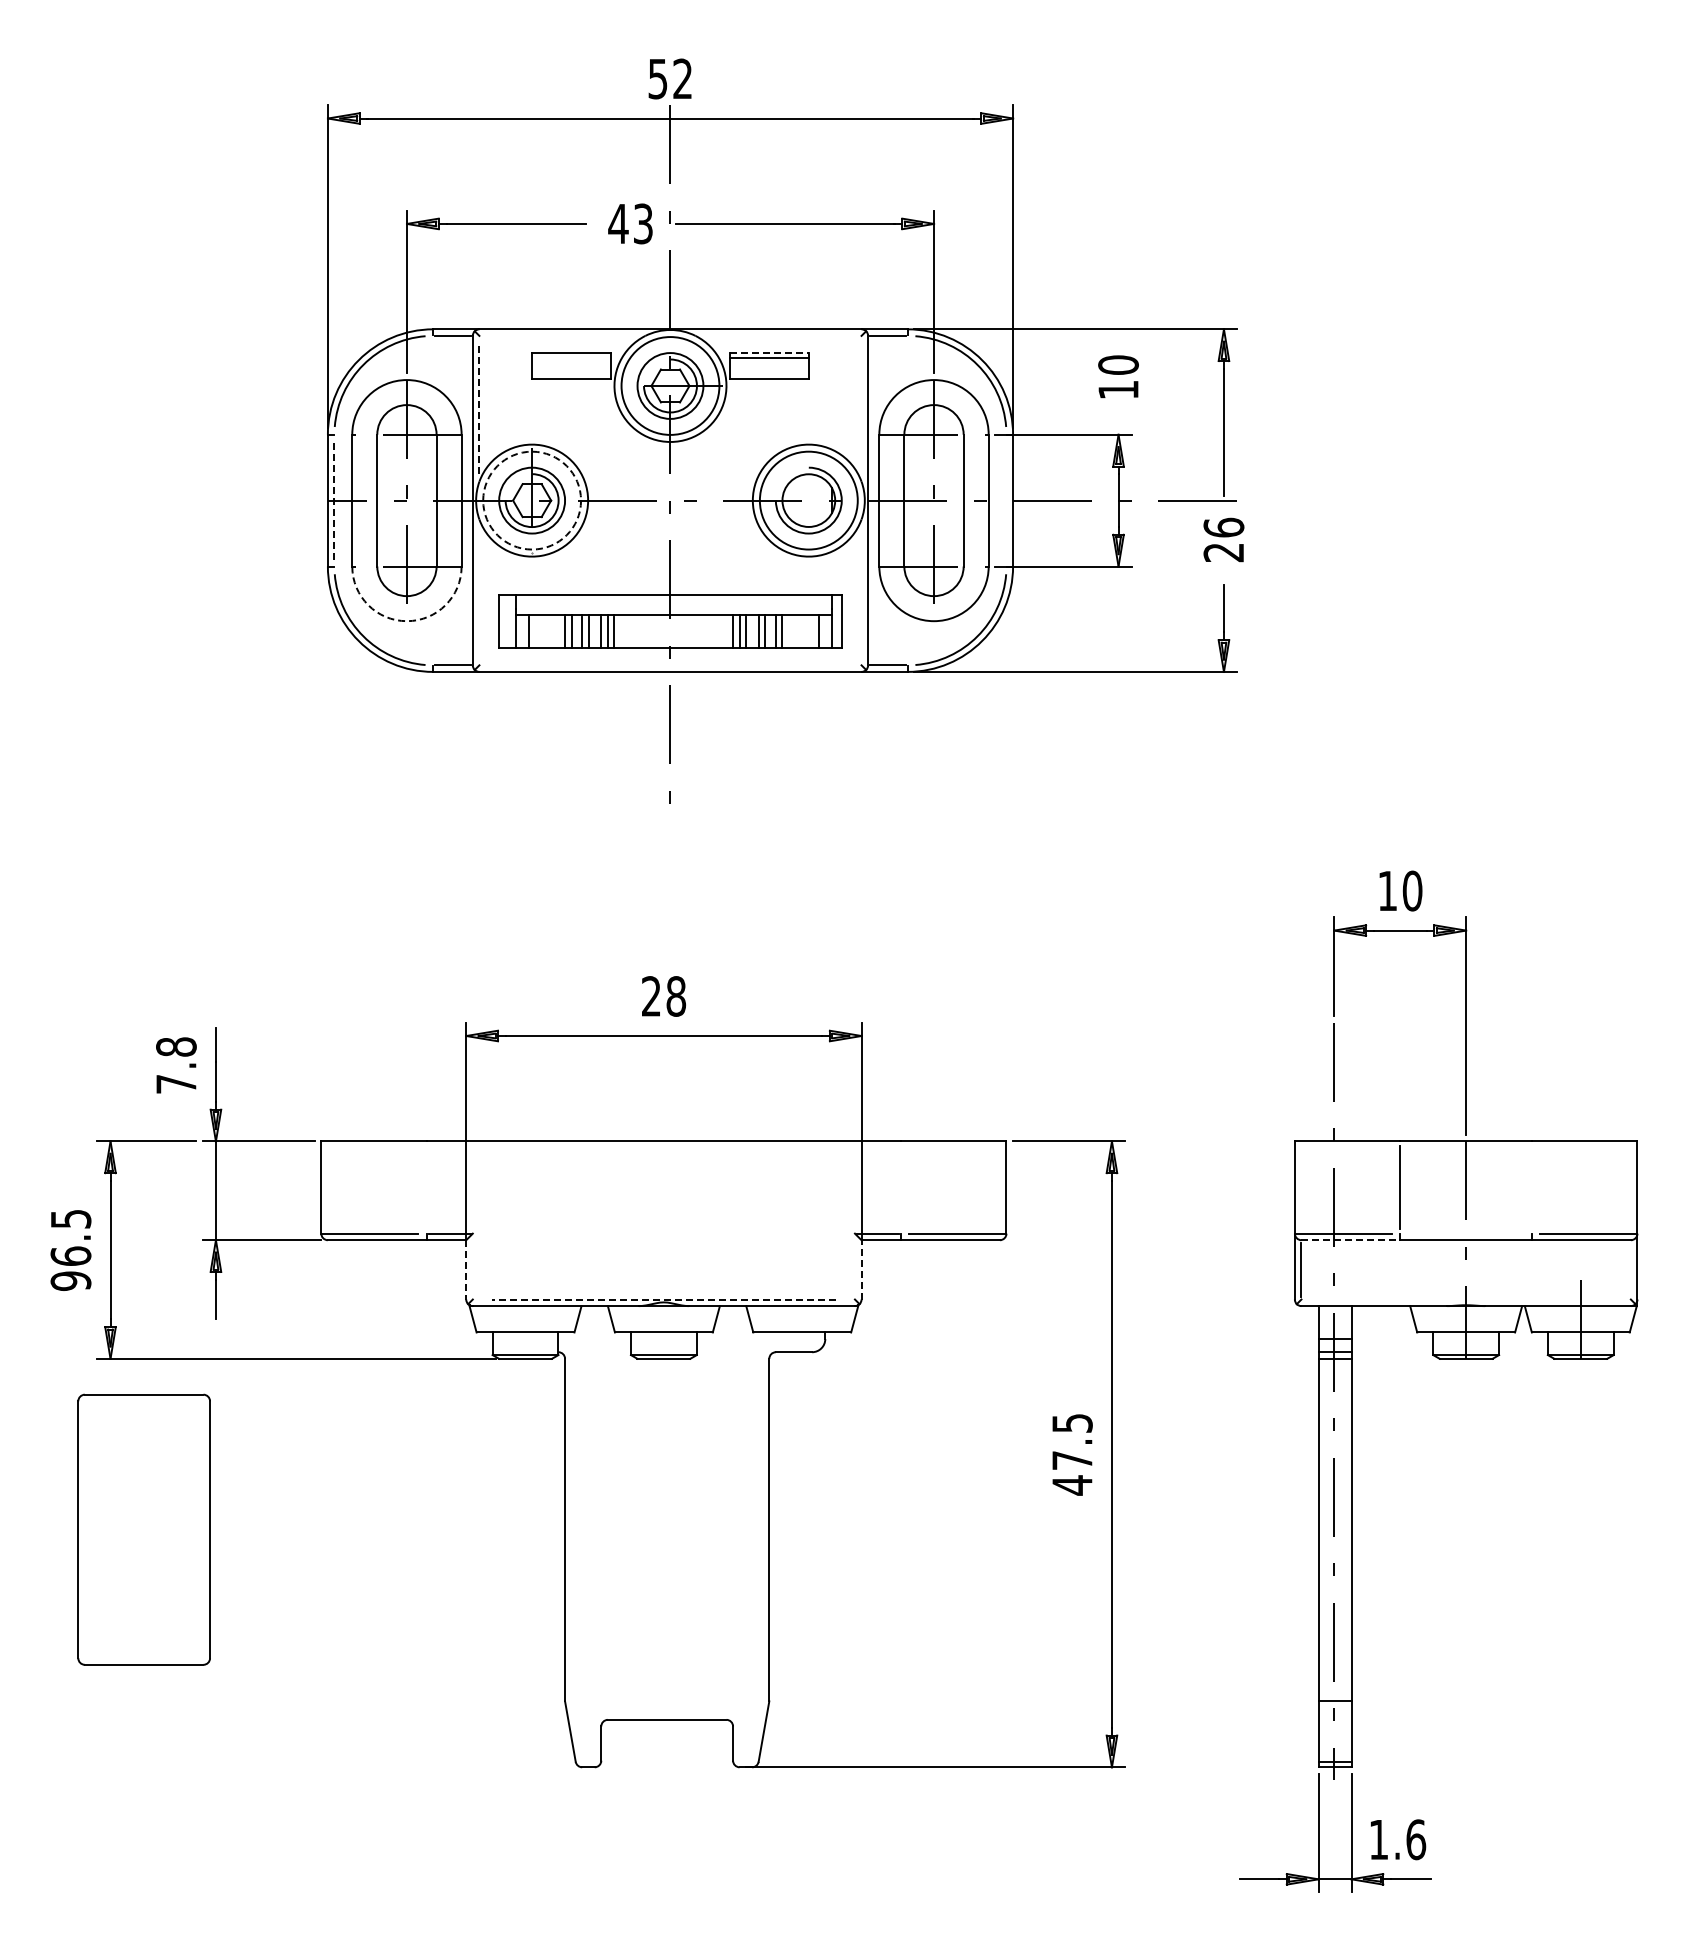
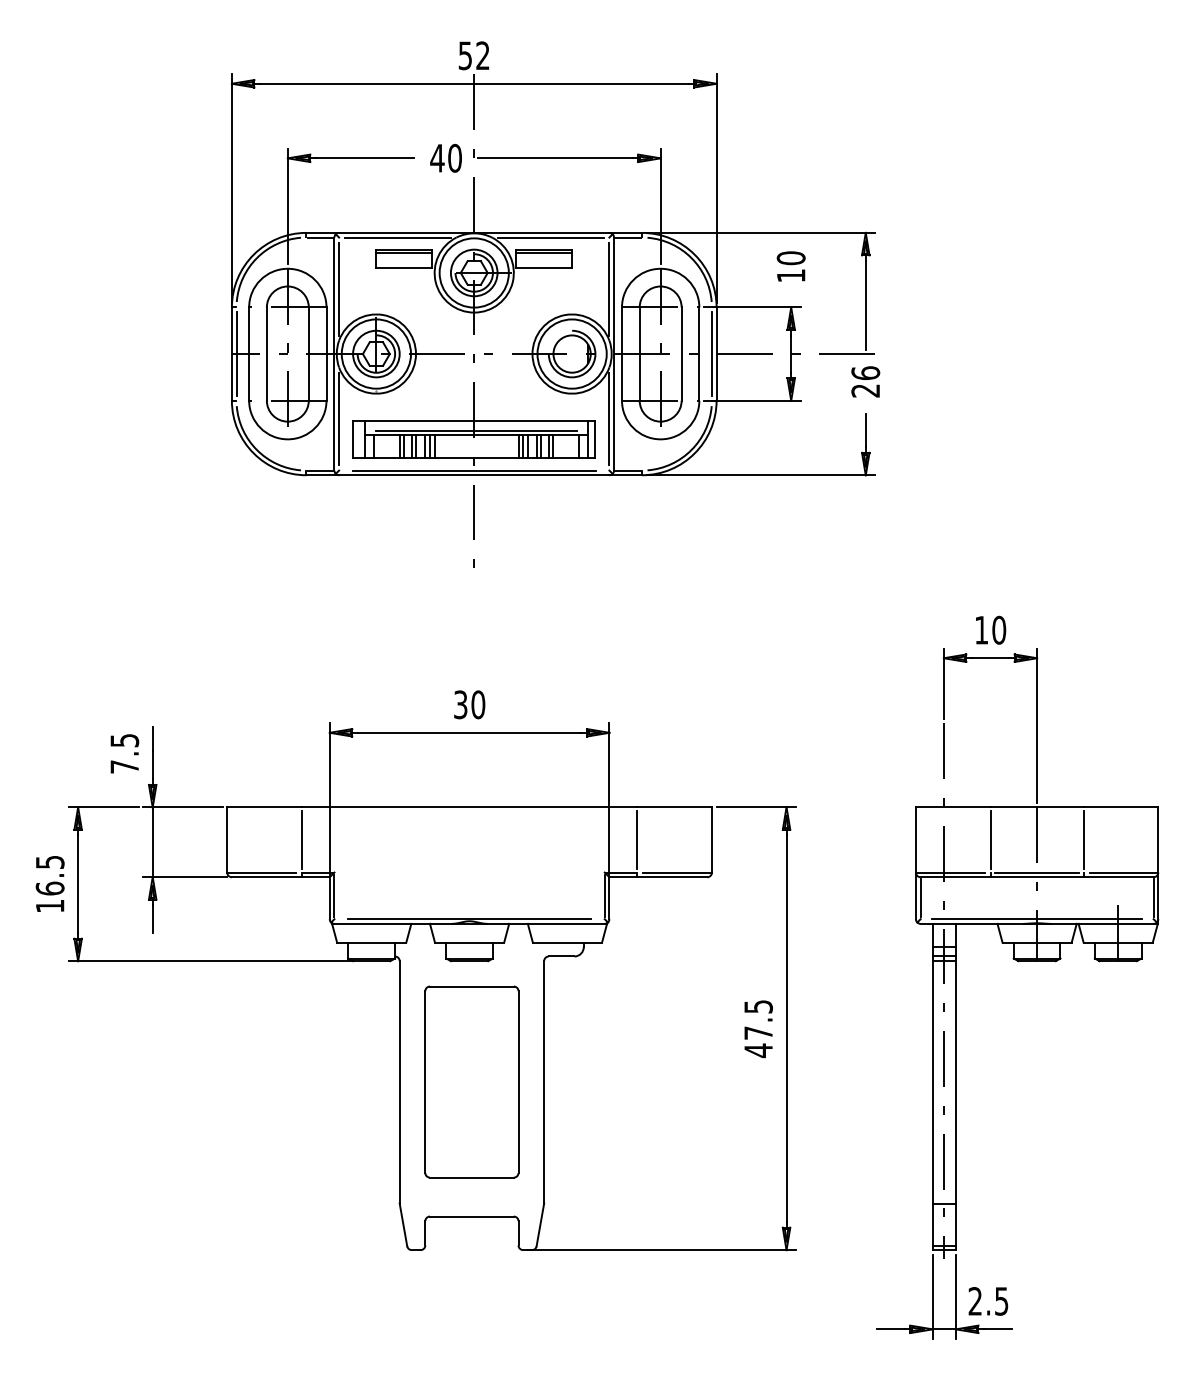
text: (643, 223) -> (455, 158), 43 -> 40
line: (562, 335) -> (397, 237), added
line: (778, 335) -> (550, 237), added
line: (769, 353) -> (544, 249), dashed -> solid
line: (571, 357) -> (404, 252), added
line: (479, 408) -> (339, 288), dashed -> solid
line: (861, 408) -> (609, 288), added
line: (334, 500) -> (236, 353), dashed -> solid
circle: (532, 500) -> (376, 353), dashed -> solid
line: (1006, 500) -> (711, 353), added
line: (479, 592) -> (339, 419), added
line: (861, 592) -> (609, 419), added
line: (673, 608) -> (476, 430), added
arc: (406, 621) -> (287, 439), dashed -> solid
line: (670, 665) -> (474, 470), added
text: (664, 996) -> (470, 704), 28 -> 30
text: (176, 1046) -> (124, 740), 7.8 -> 7.5
line: (426, 1187) -> (301, 839), added
line: (901, 1187) -> (637, 839), added
line: (1532, 1187) -> (1084, 839), added
line: (1465, 1233) -> (1036, 872), added
line: (1351, 1240) -> (956, 877), dashed -> solid
line: (472, 1266) -> (334, 895), added
line: (854, 1266) -> (604, 895), added
line: (466, 1269) -> (329, 897), dashed -> solid
line: (861, 1269) -> (609, 897), dashed -> solid
line: (1630, 1269) -> (1153, 897), added
text: (70, 1280) -> (49, 905), 96.5 -> 16.5
line: (663, 1299) -> (469, 919), dashed -> solid
line: (1465, 1299) -> (1036, 919), added
part: (143, 1529) -> (471, 1081), moved
text: (1397, 1839) -> (988, 1301), 1.6 -> 2.5

